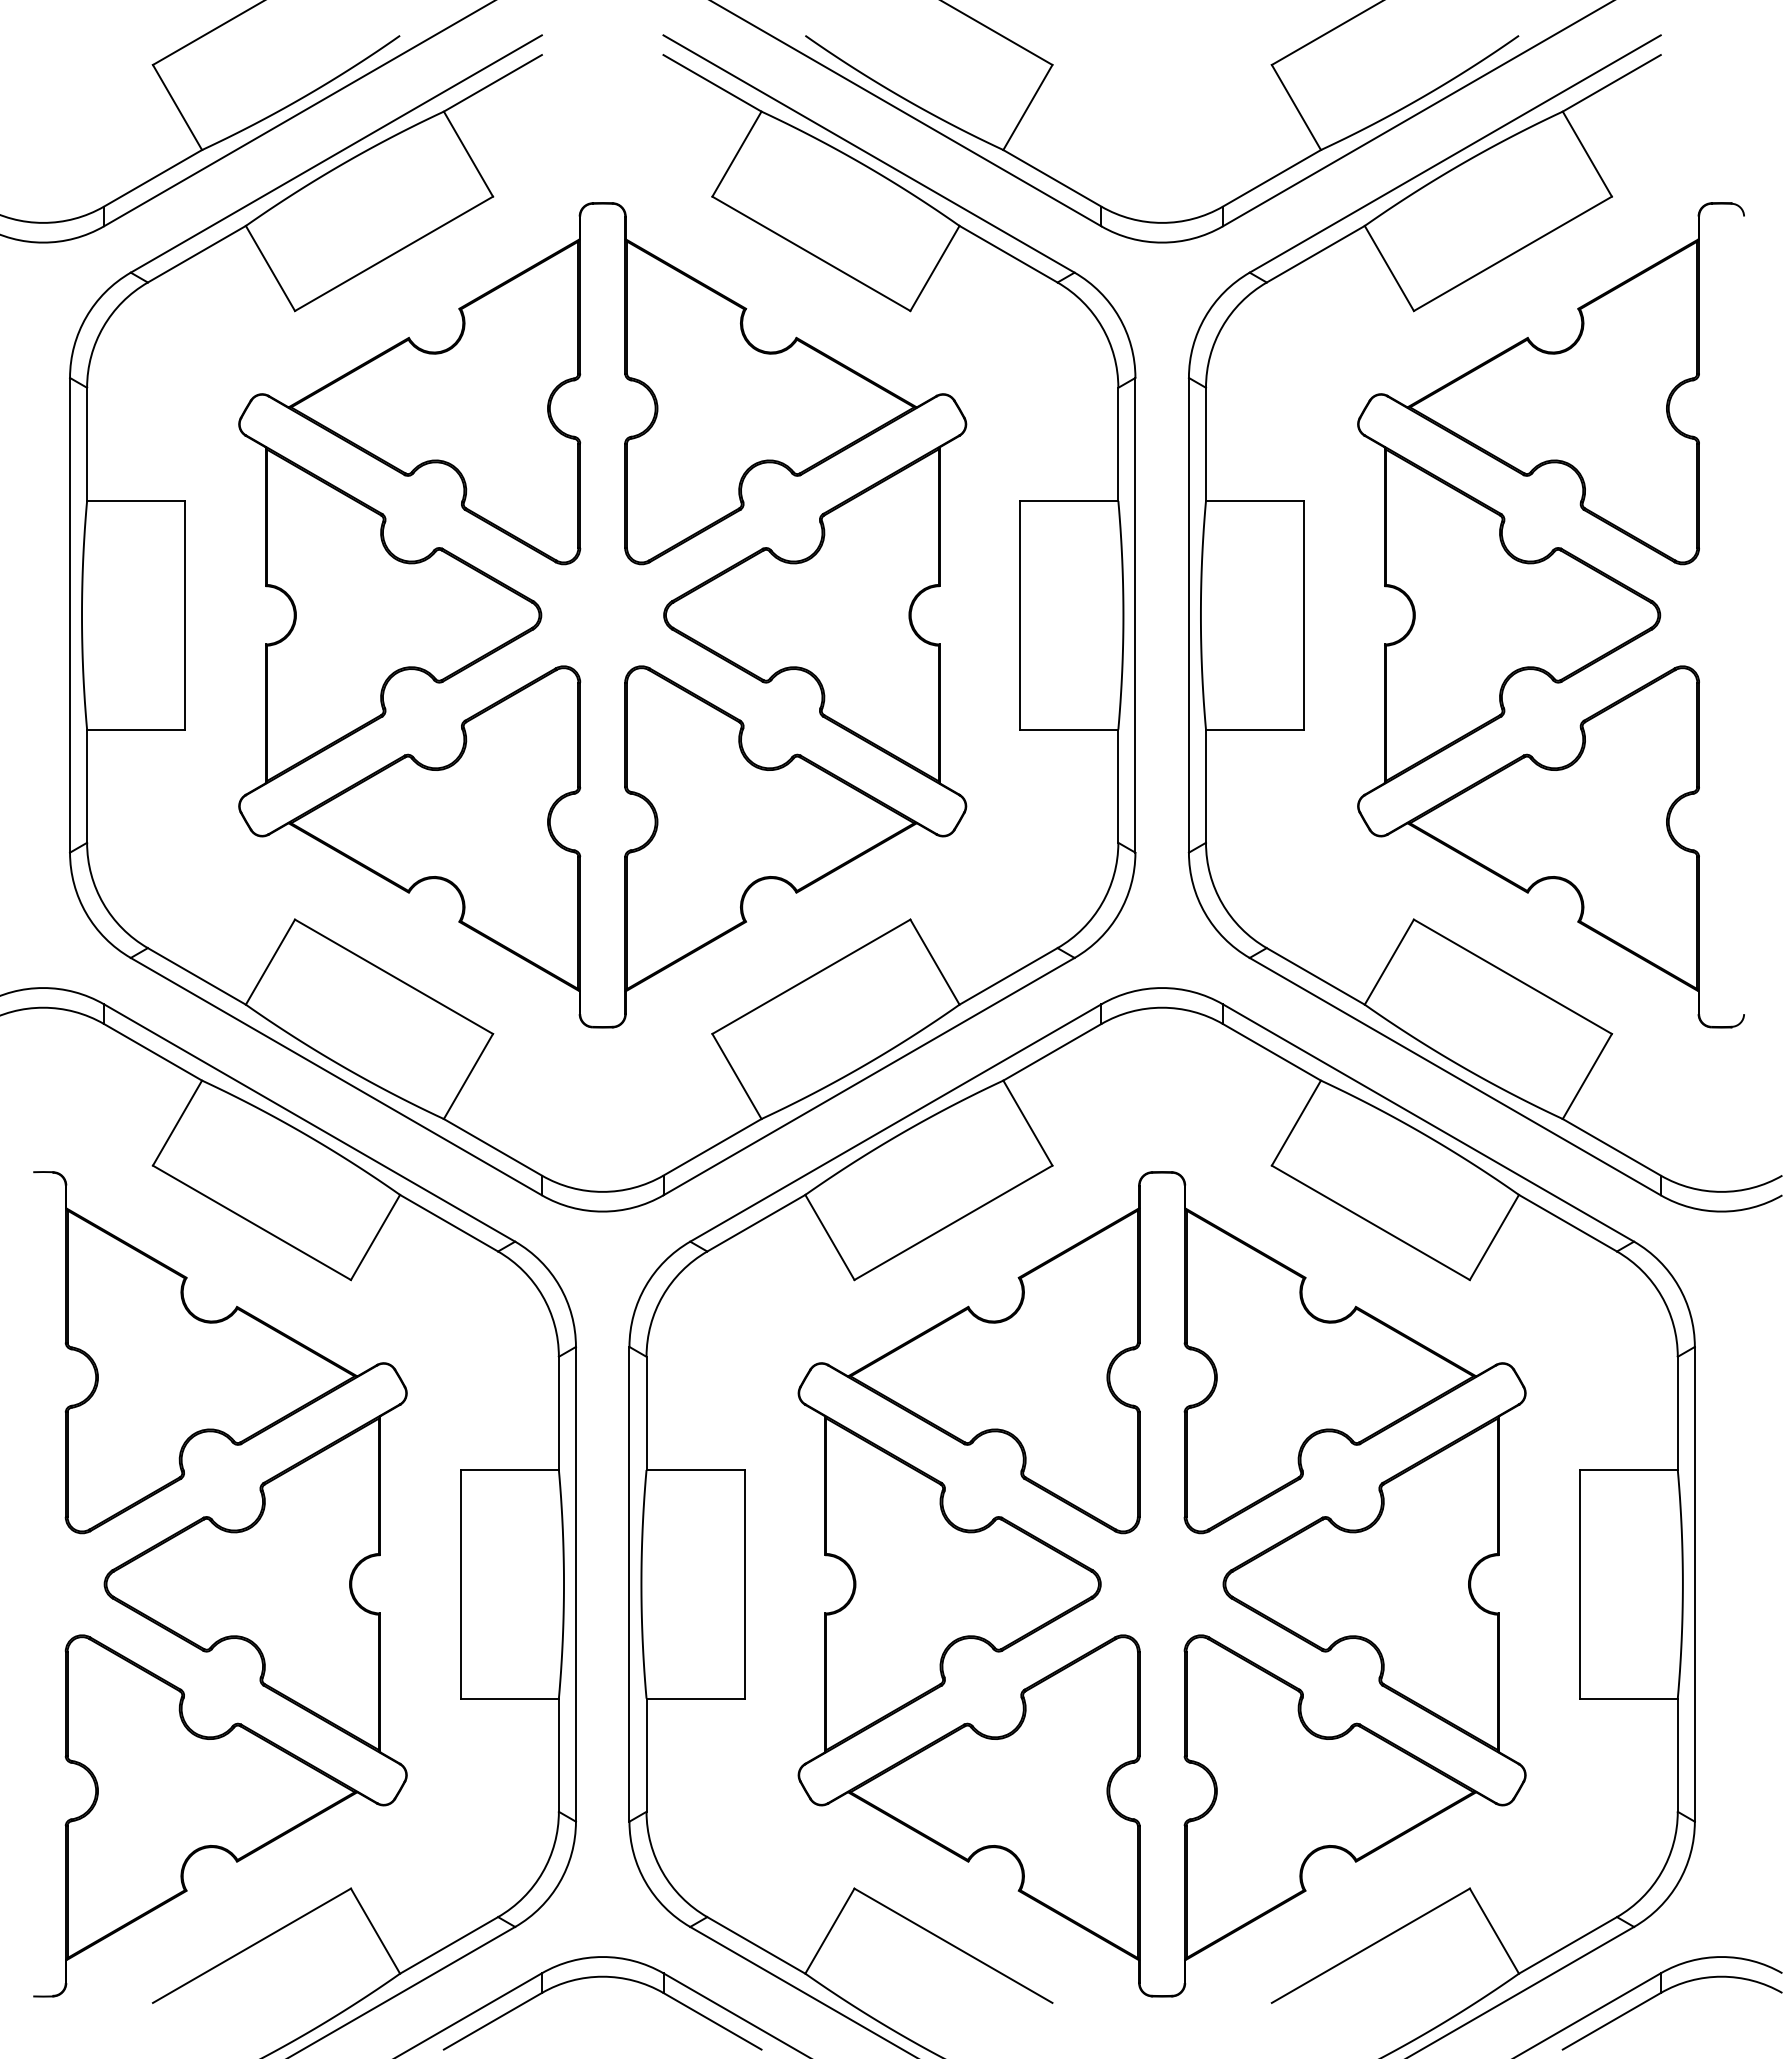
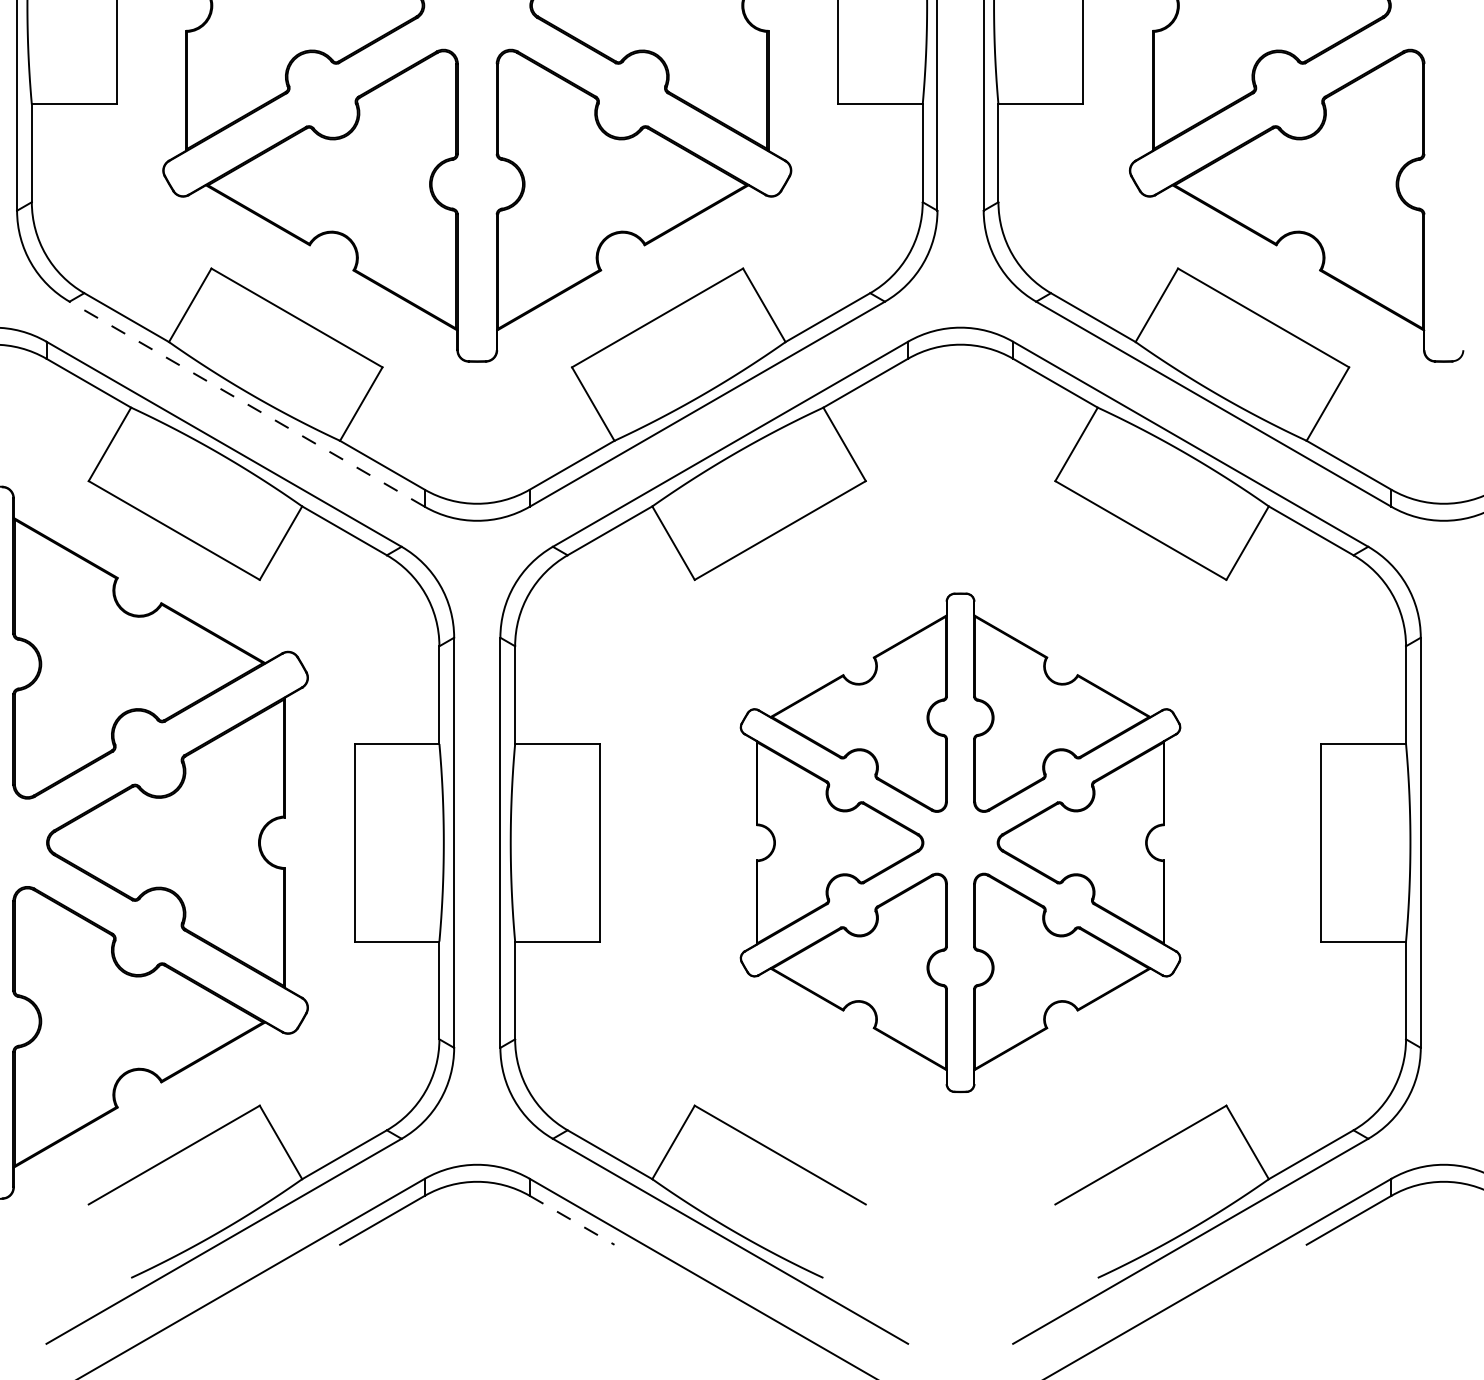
line: (335, 1076) -> (246, 404), solid -> dashed
part: (1161, 1584) -> (960, 842), size x0.7
line: (712, 2021) -> (572, 1220), solid -> dashed

